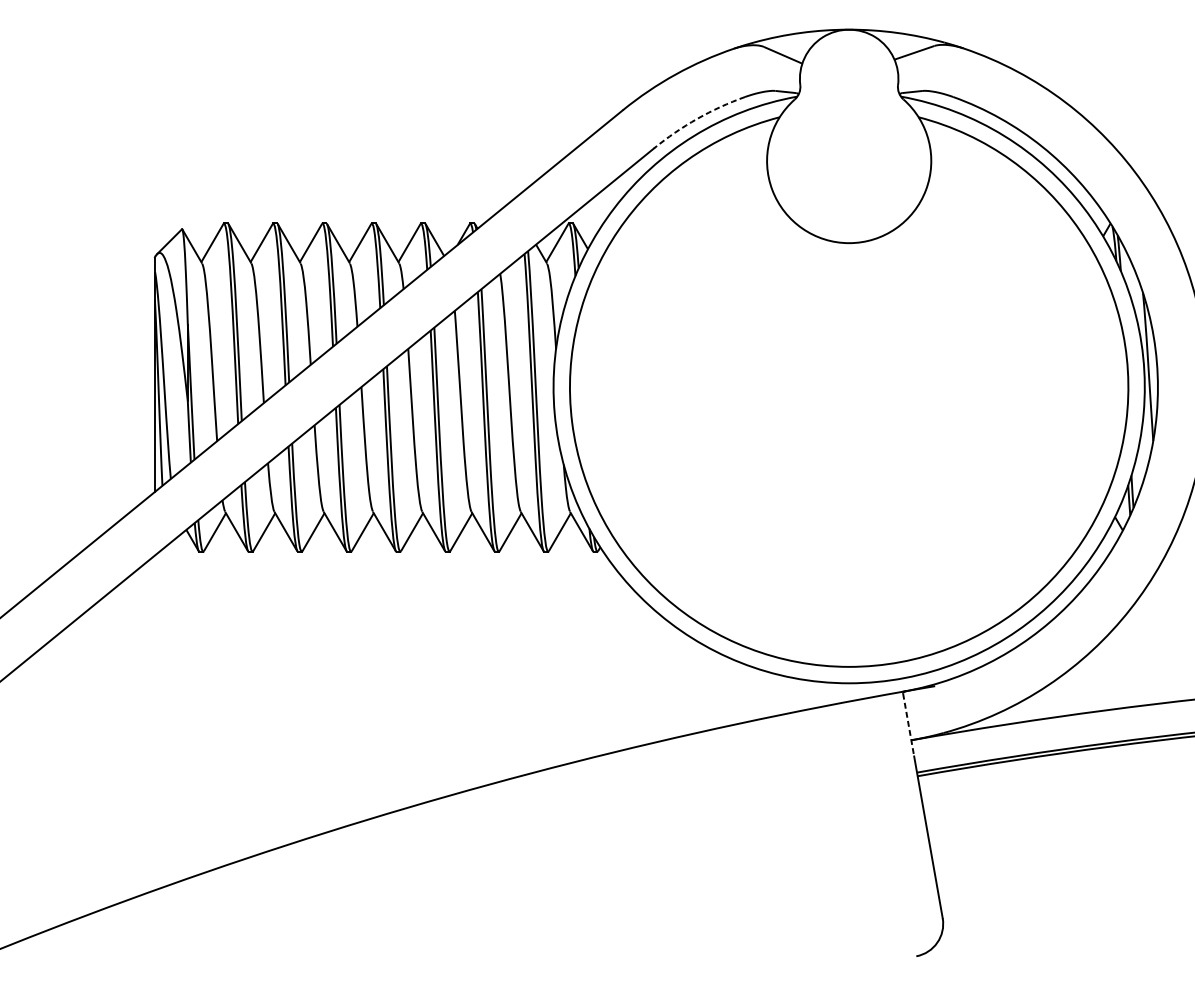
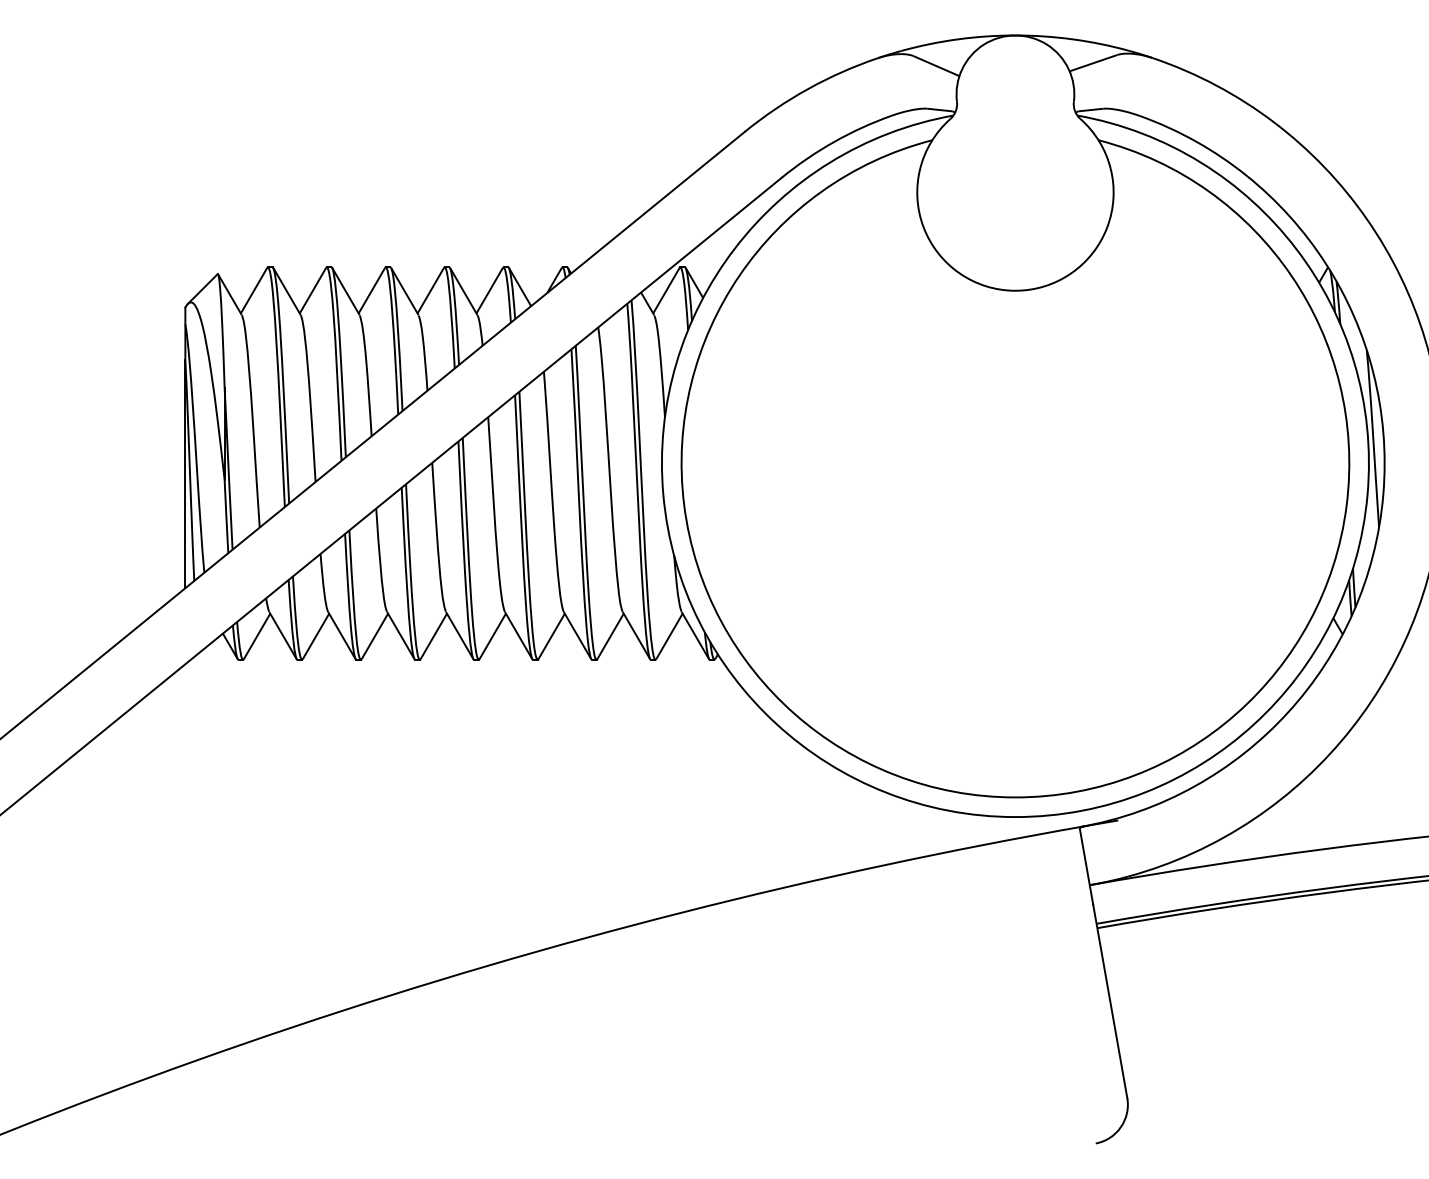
arc: (697, 119) -> (833, 142), dashed -> solid
line: (908, 725) -> (1086, 867), dashed -> solid

